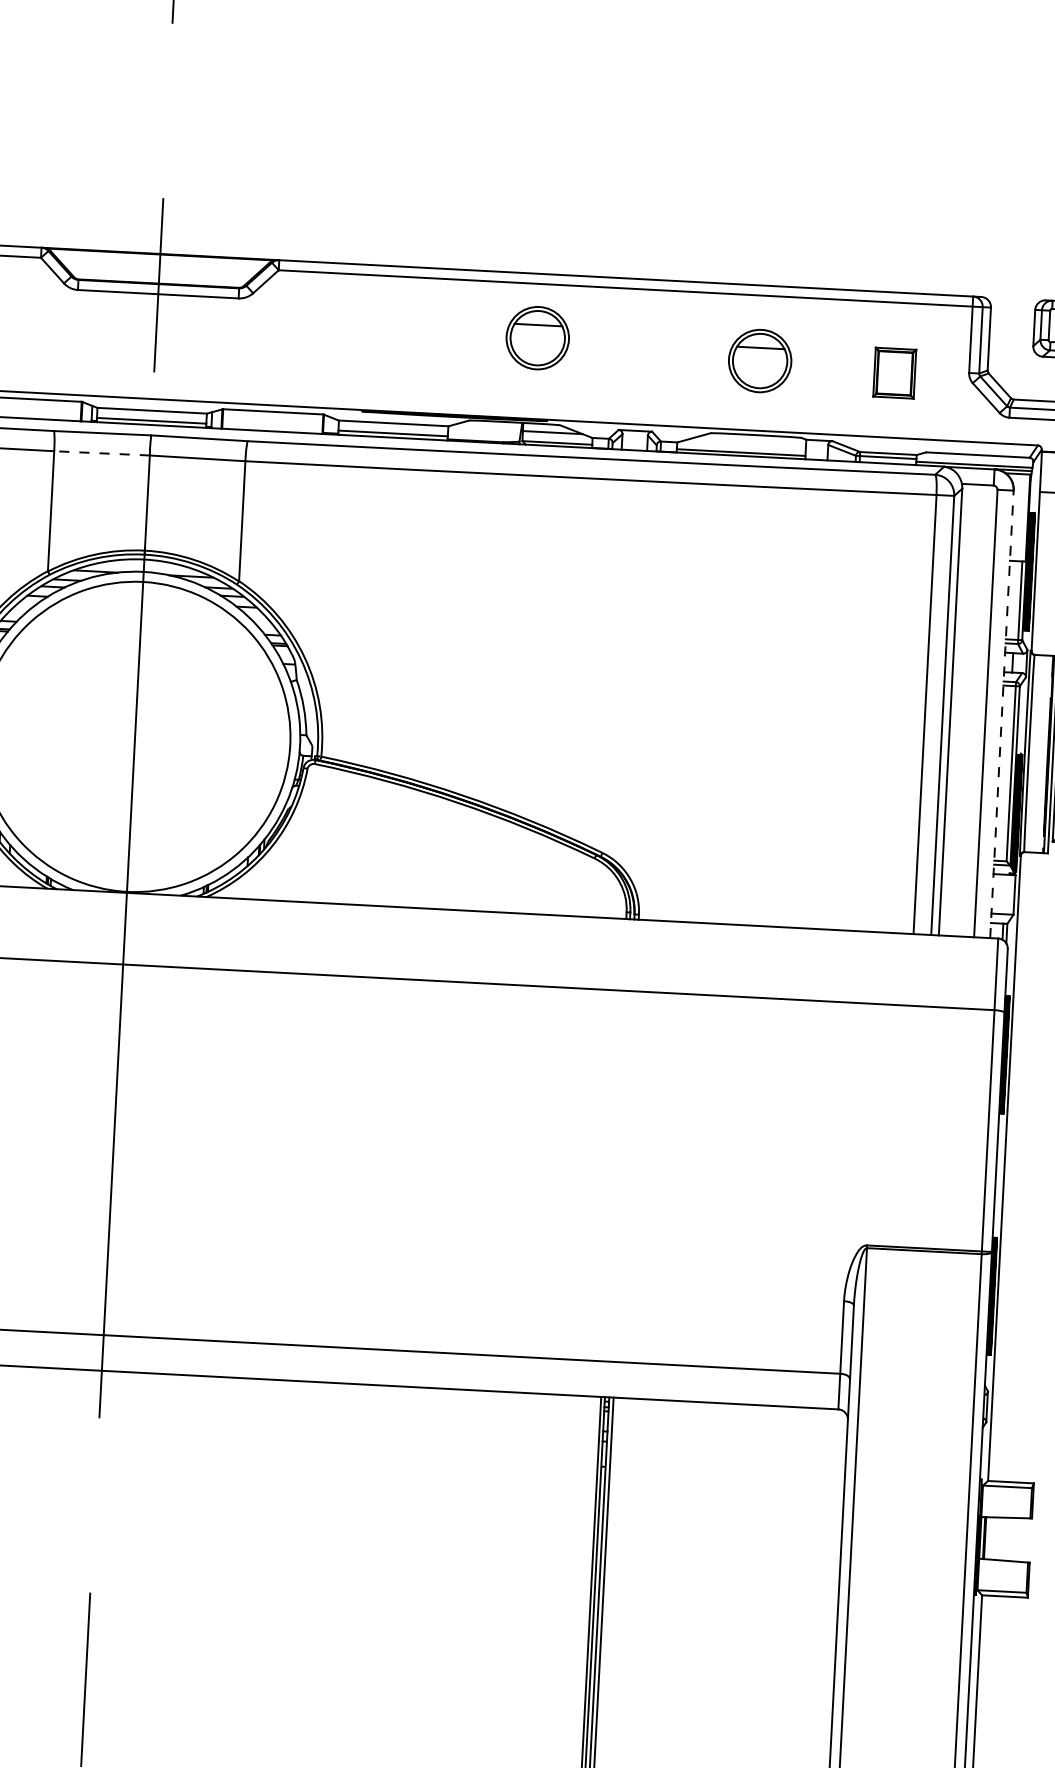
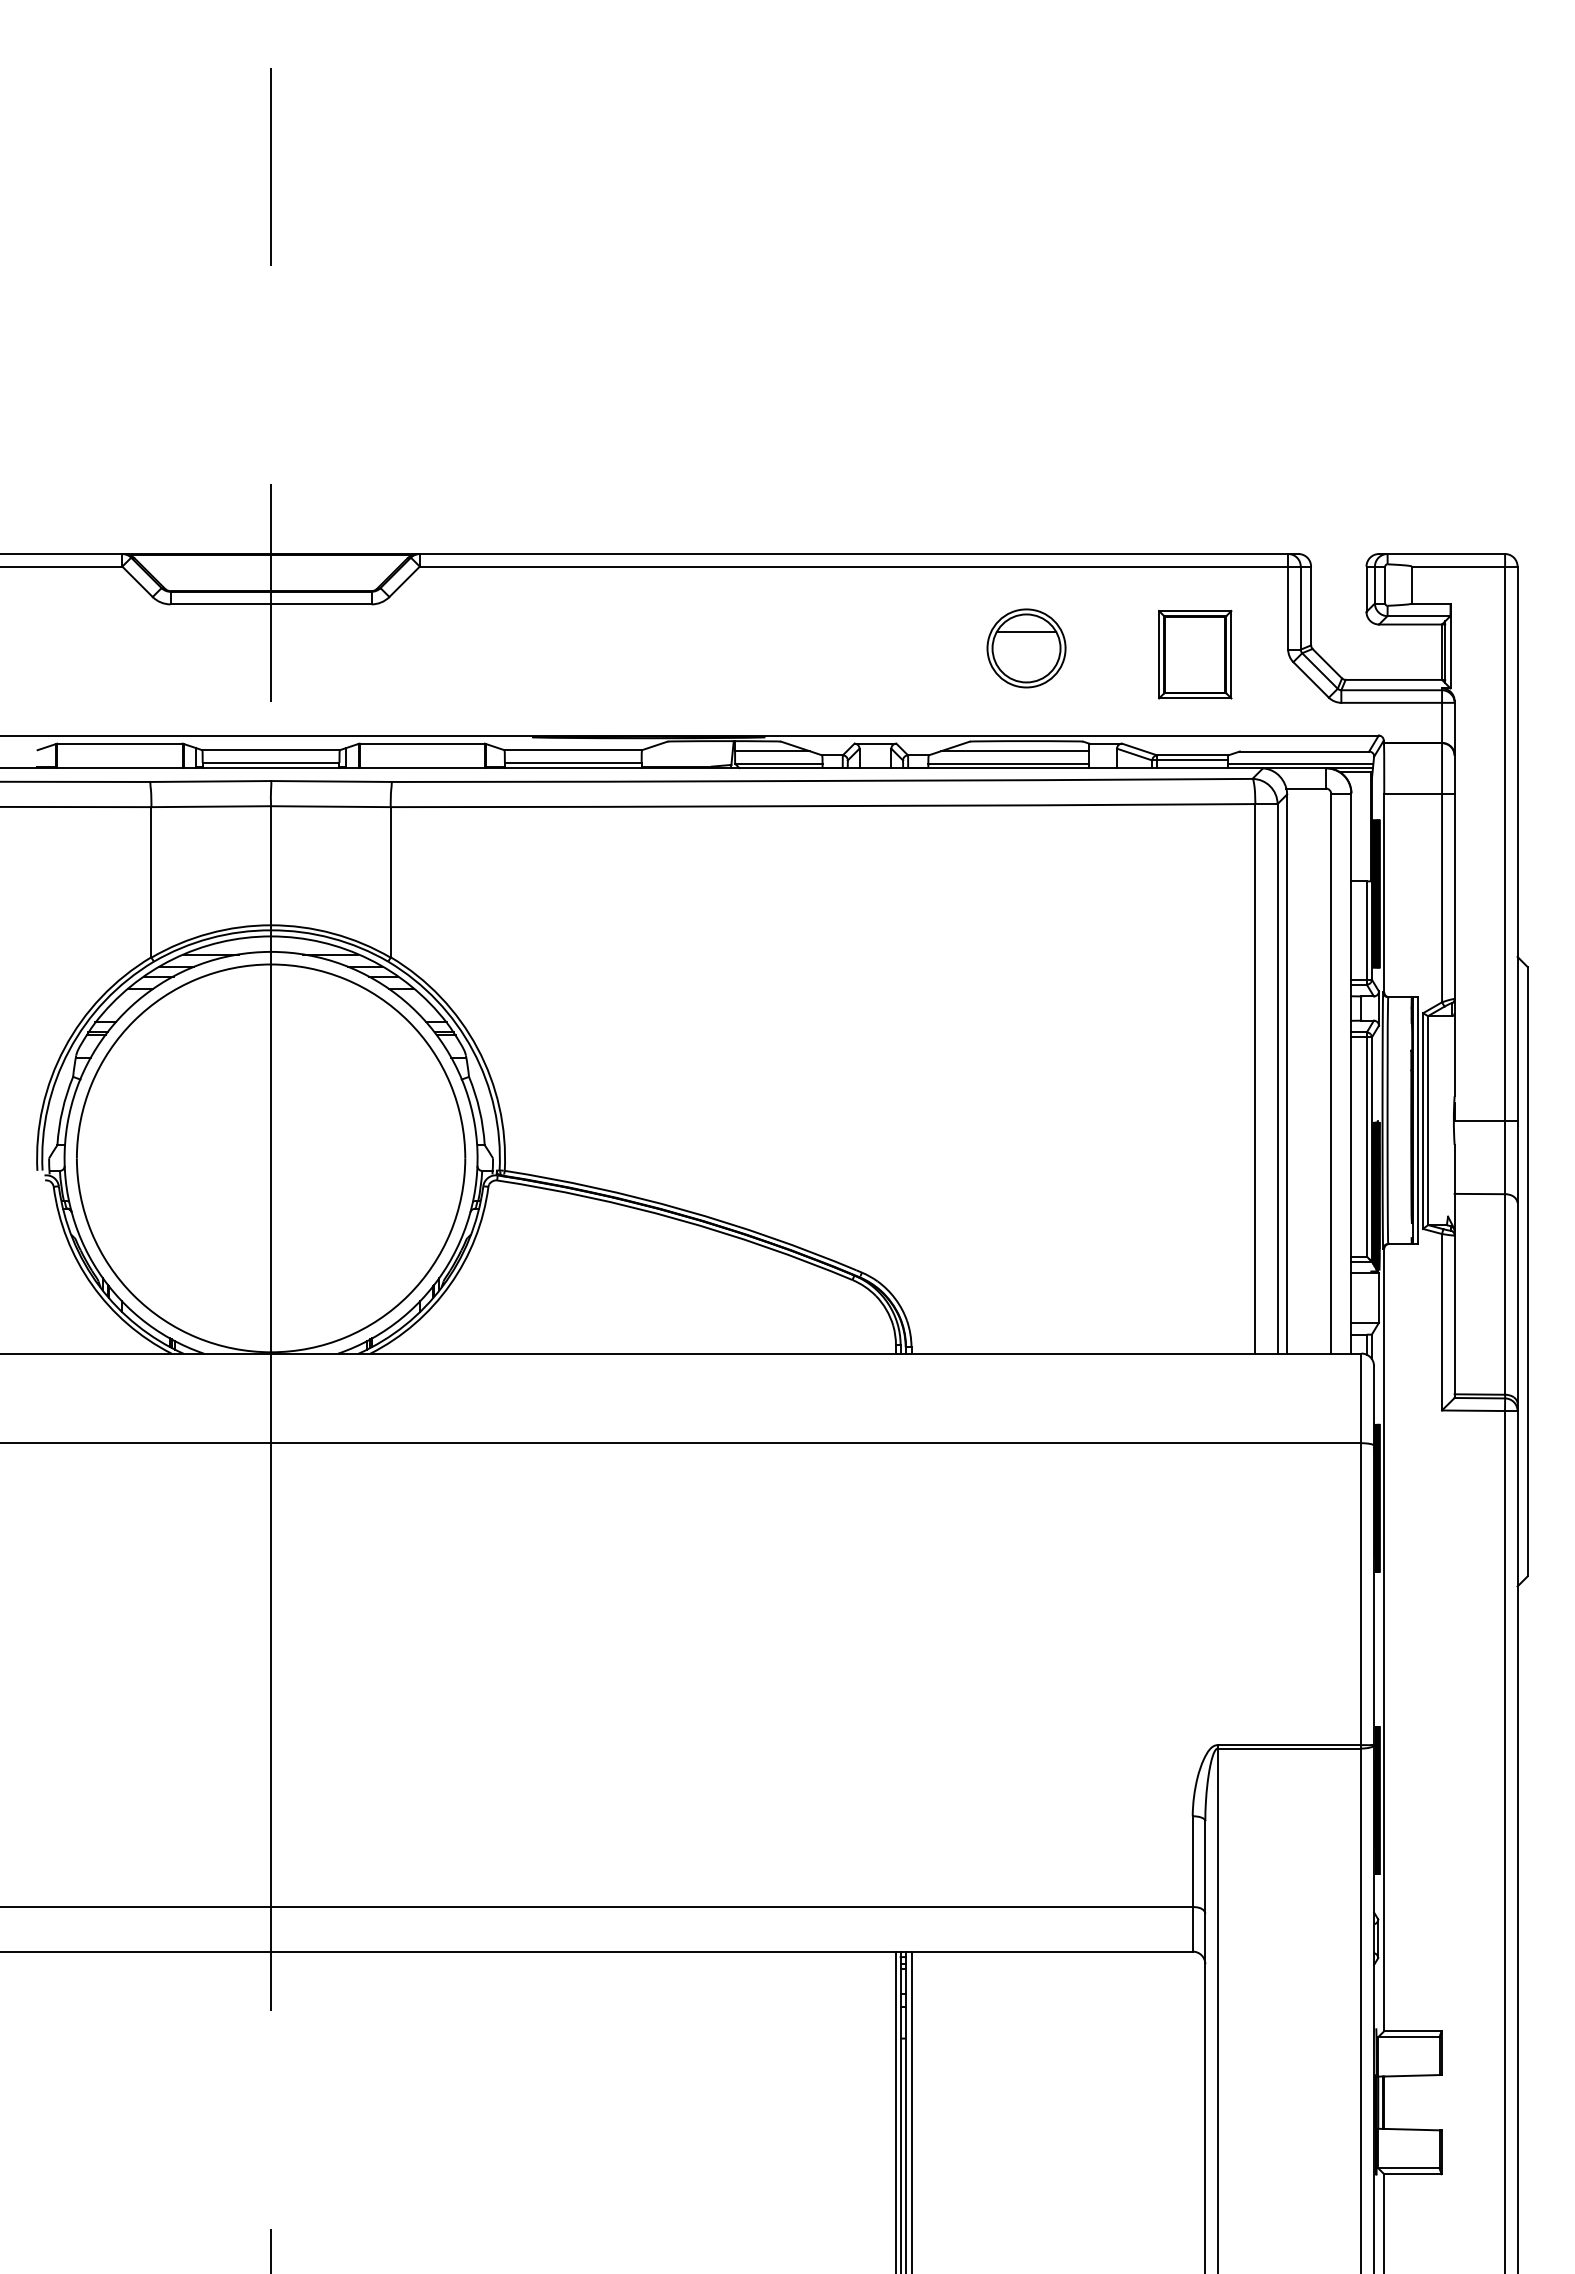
part: (537, 338) -> (747, 634), removed
part: (894, 372) -> (1195, 654), size x1.43
line: (746, 442) -> (1014, 751), added
line: (102, 453) -> (211, 806), dashed -> solid
line: (1002, 713) -> (1351, 1072), dashed -> solid

